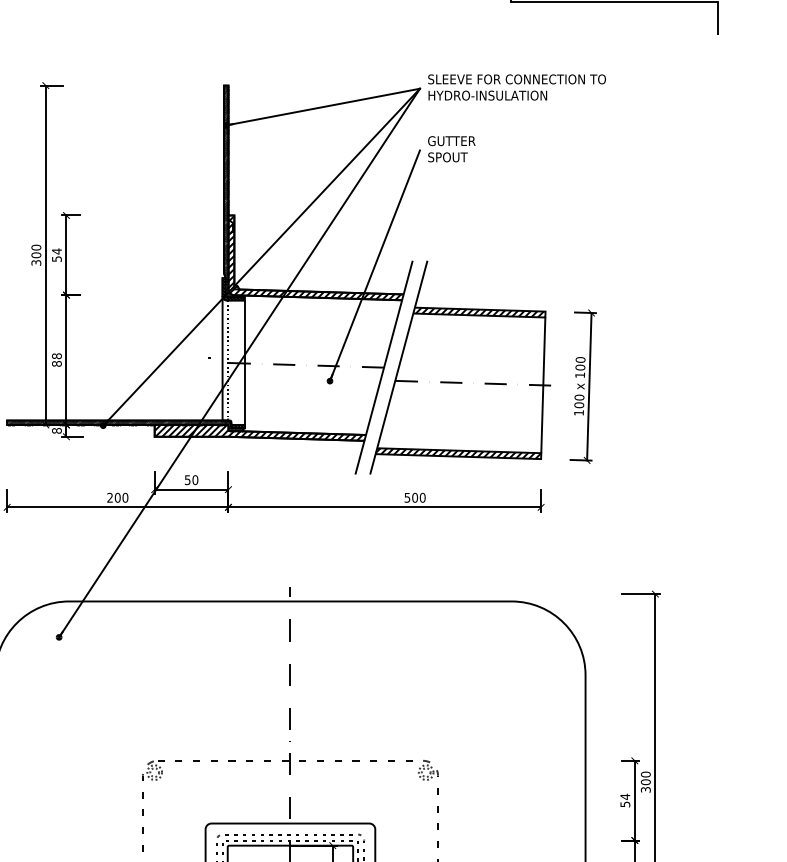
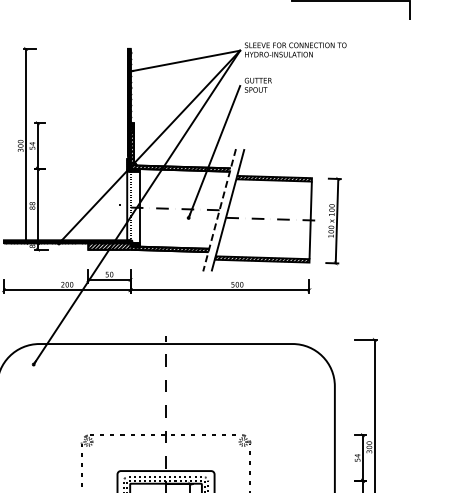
line: (383, 368) -> (219, 210), solid -> dashed

